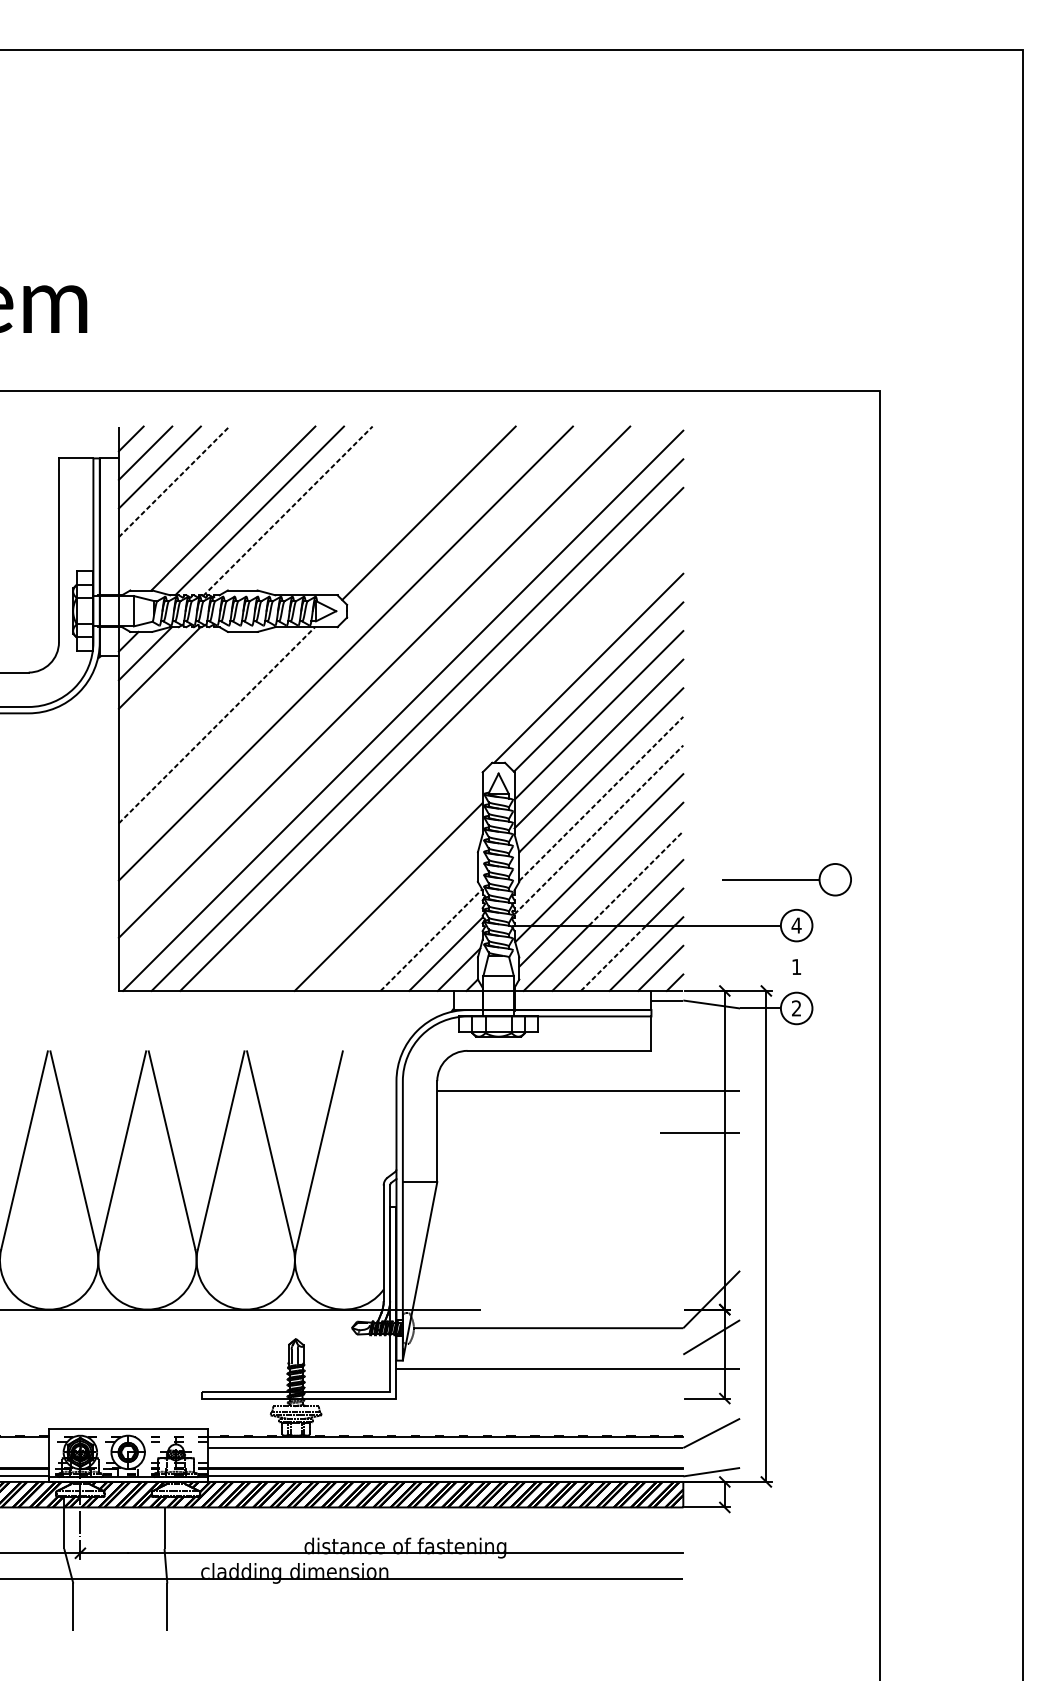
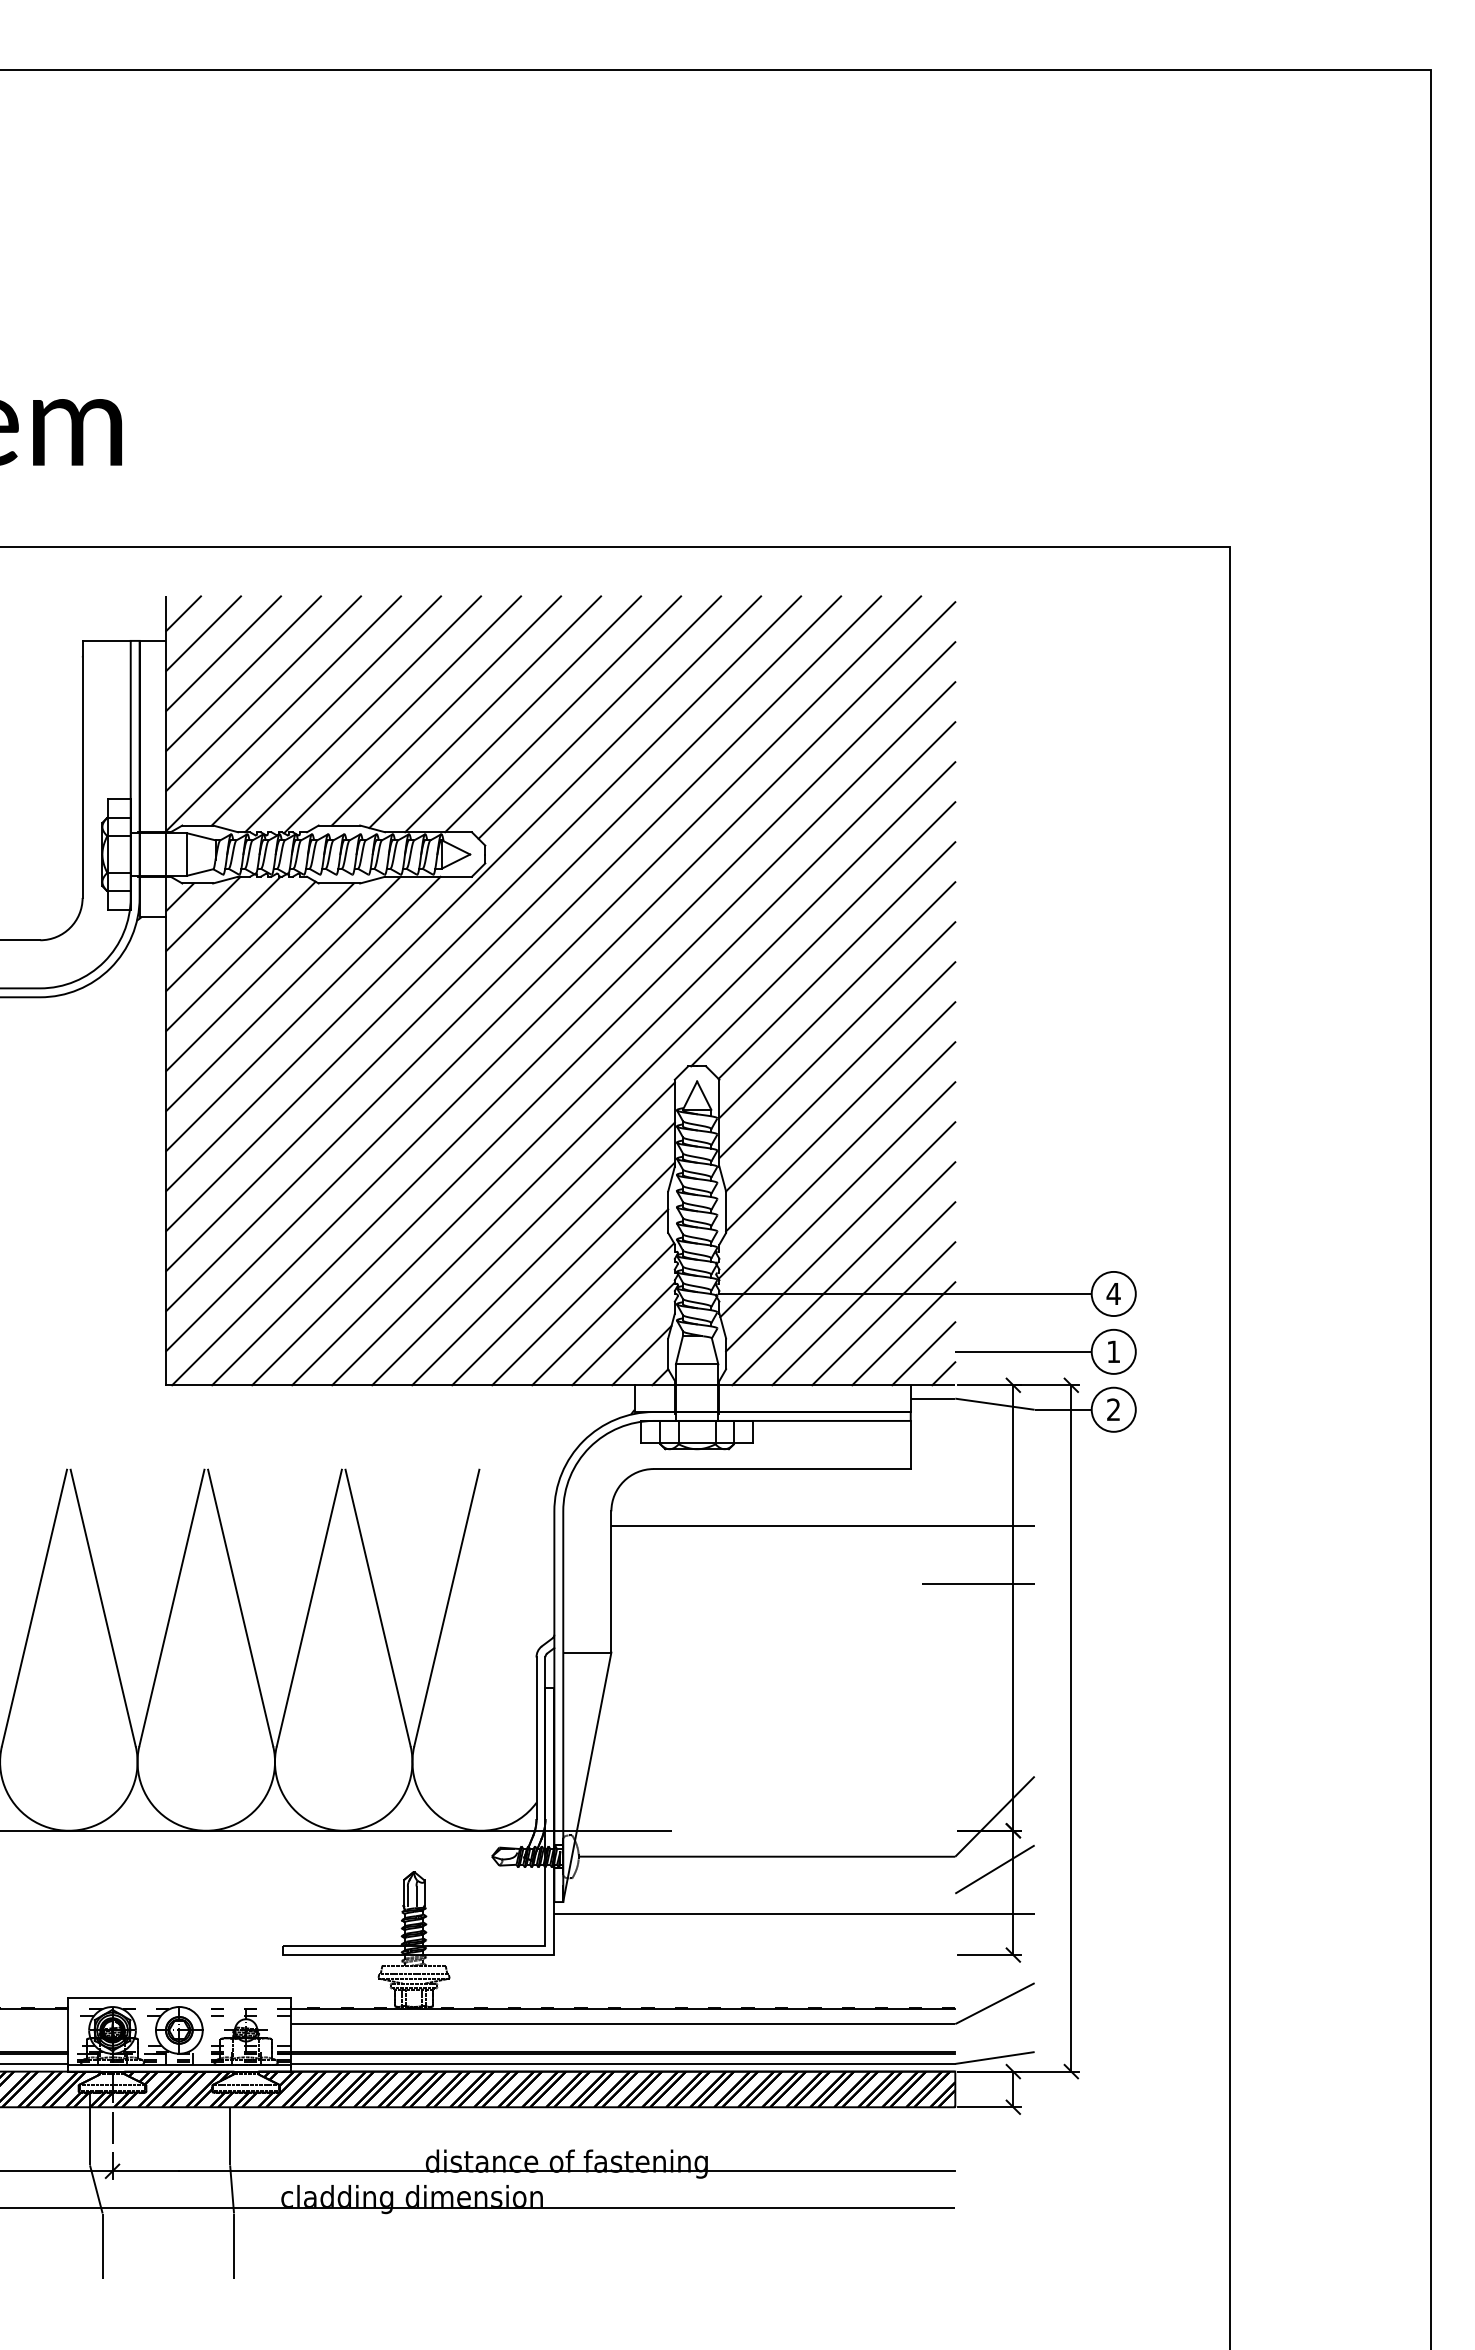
line: (174, 481) -> (244, 673), dashed -> solid
line: (188, 496) -> (263, 693), added
line: (319, 508) -> (446, 710), added
line: (347, 509) -> (485, 712), added
line: (202, 510) -> (283, 713), added
line: (287, 511) -> (402, 714), dashed -> solid
line: (374, 511) -> (523, 714), added
line: (403, 511) -> (563, 714), added
line: (331, 639) -> (463, 893), added
line: (360, 667) -> (503, 933), added
line: (171, 684) -> (240, 956), added
line: (388, 696) -> (543, 973), added
line: (185, 699) -> (259, 977), added
line: (202, 710) -> (283, 993), added
line: (217, 724) -> (303, 1013), dashed -> solid
line: (445, 753) -> (623, 1053), added
line: (460, 767) -> (643, 1073), added
line: (601, 798) -> (841, 1116), dashed -> solid
line: (599, 830) -> (837, 1160), dashed -> solid
line: (636, 878) -> (889, 1227), dashed -> solid
part: (786, 879) -> (1045, 1351), moved
line: (374, 882) -> (523, 1233), added
line: (403, 910) -> (563, 1273), added
line: (415, 928) -> (580, 1297), added
line: (431, 939) -> (603, 1313), dashed -> solid
line: (613, 958) -> (857, 1339), dashed -> solid

